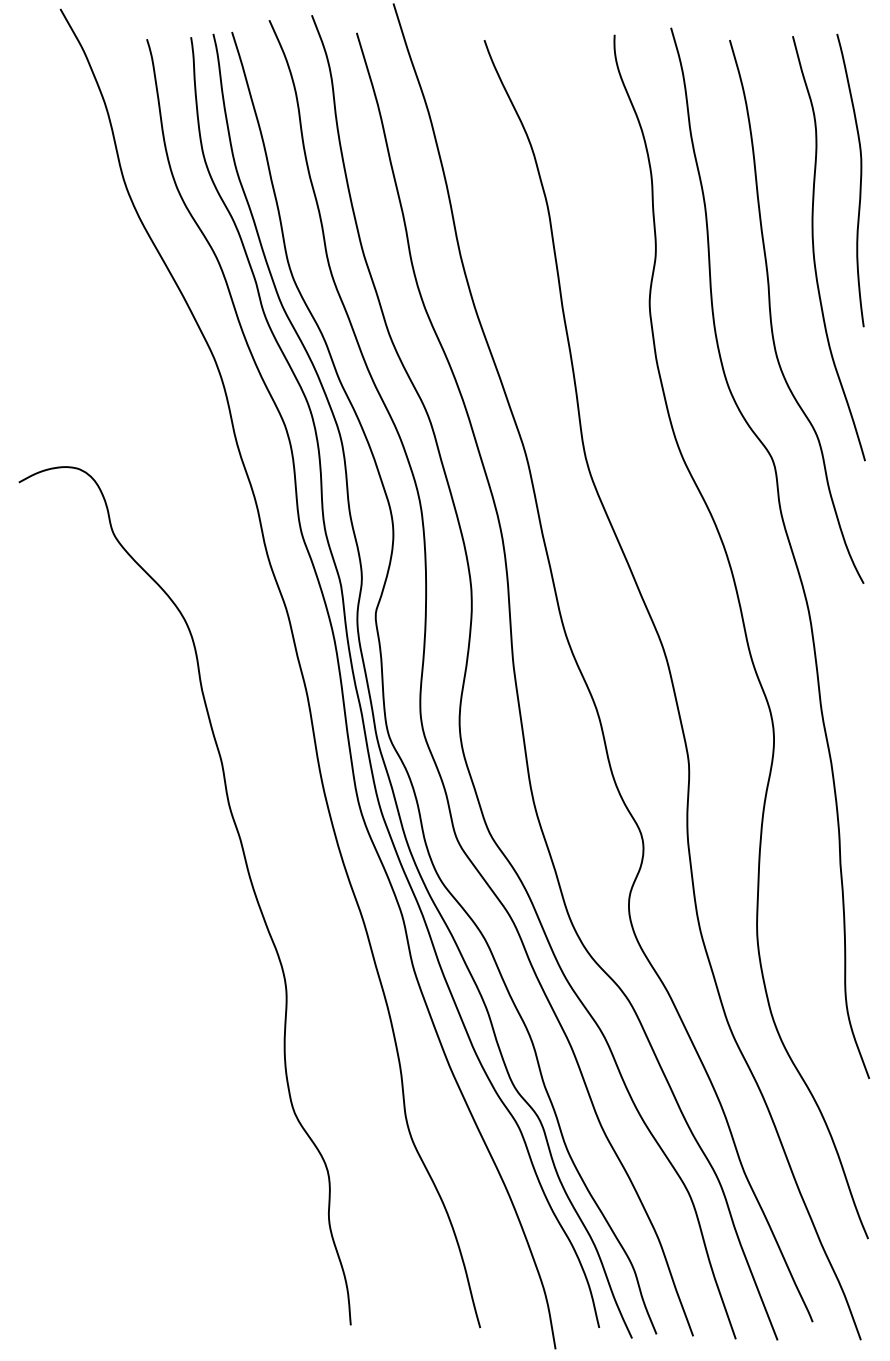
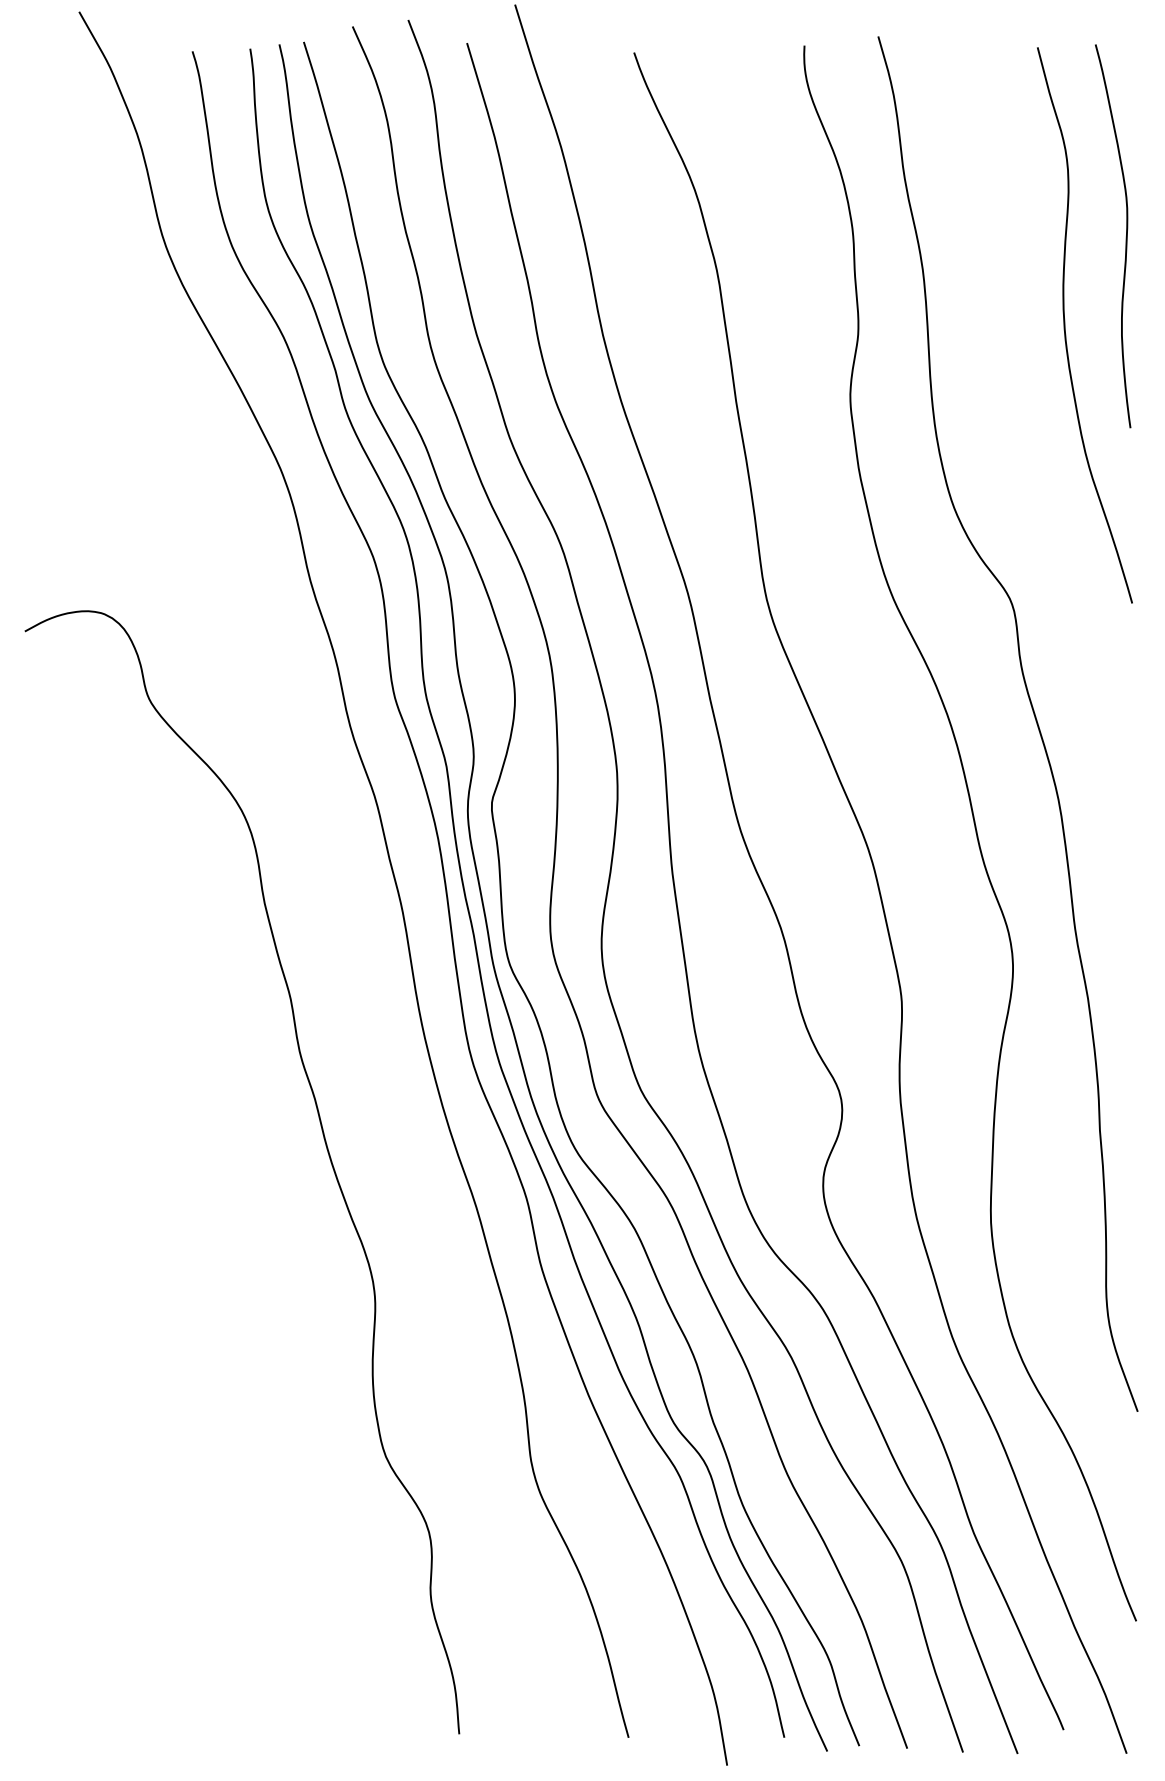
curve: (771, 311) -> (1009, 407), removed

